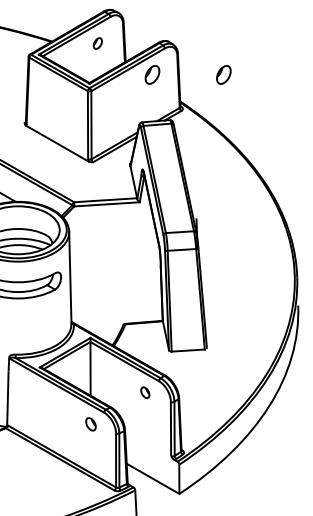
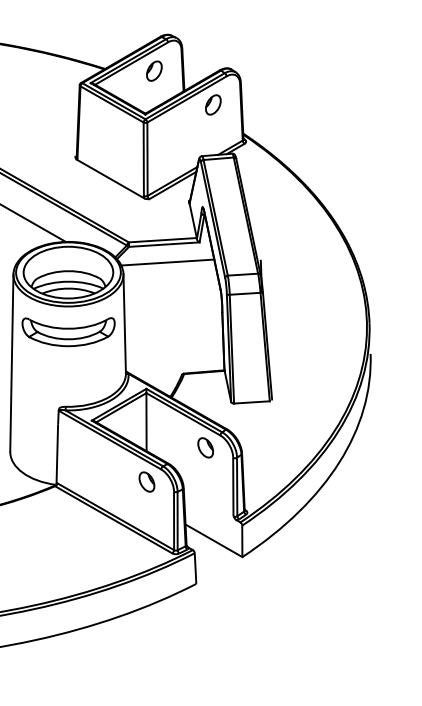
part: (97, 42) -> (154, 70), size x1.67
part: (223, 74) -> (290, 104), removed
line: (109, 220) -> (167, 262), added
part: (145, 392) -> (205, 447), size x1.67
part: (90, 423) -> (146, 481), size x1.43

